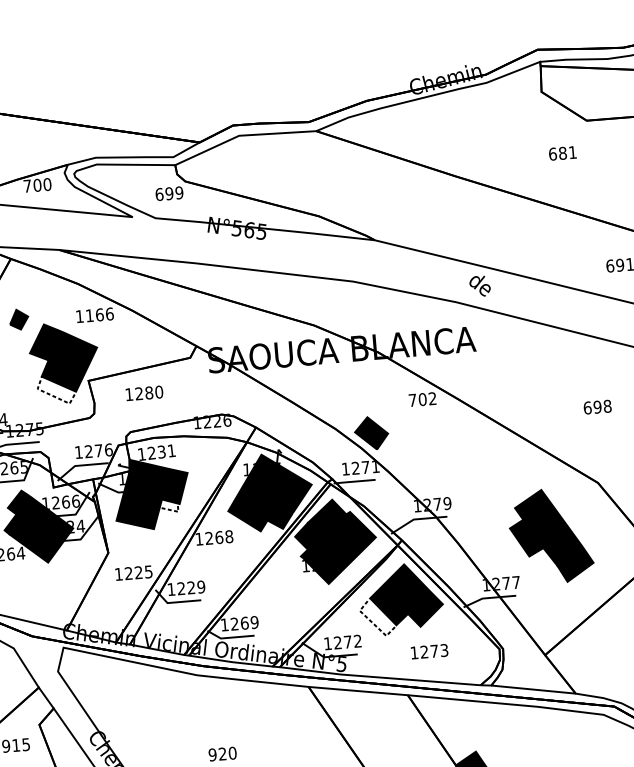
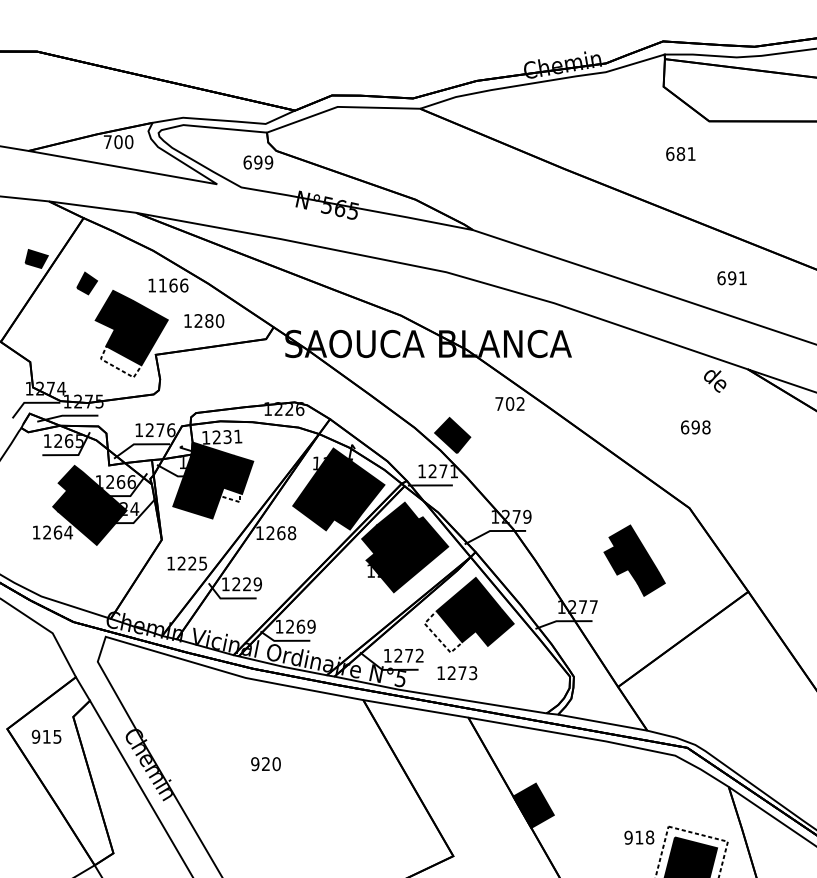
text: (480, 286) -> (715, 381), moved
text: (144, 392) -> (204, 320), moved
part: (550, 535) -> (634, 560), size x0.7
text: (429, 651) -> (457, 673), moved

